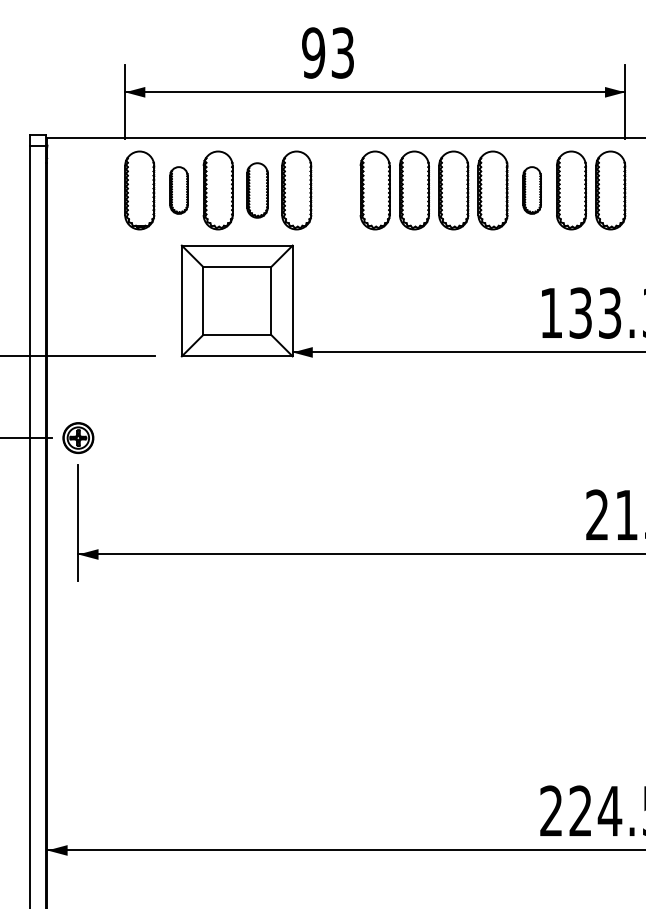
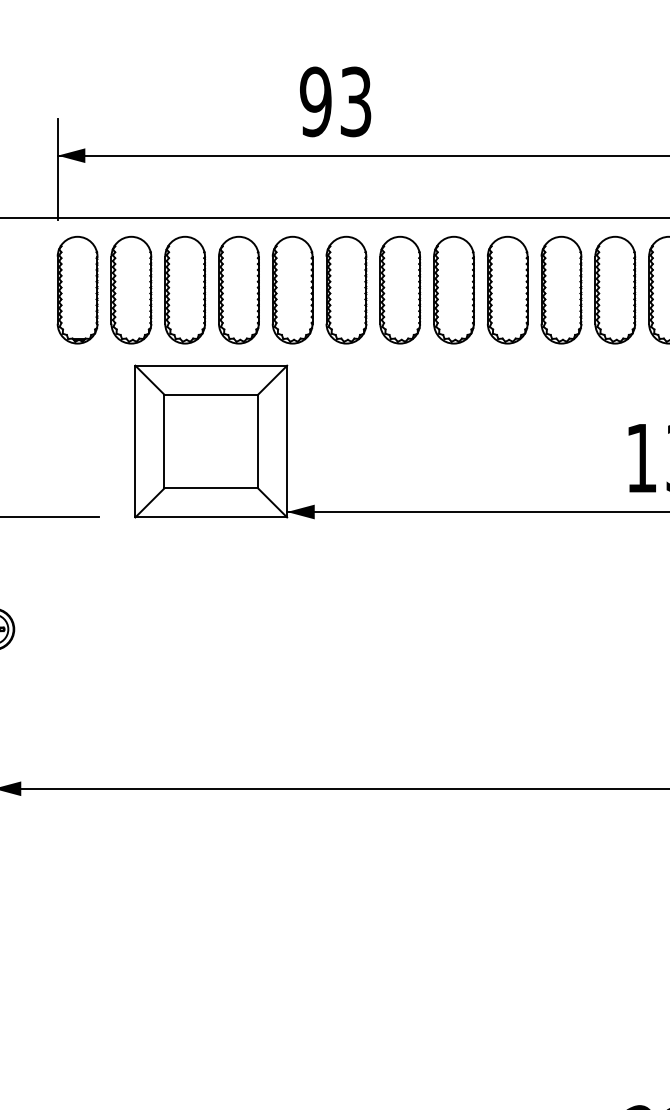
part: (178, 190) -> (130, 290), size x1.67
part: (257, 190) -> (238, 290), size x1.43
part: (335, 190) -> (345, 290), added
part: (531, 190) -> (614, 290), size x1.67

